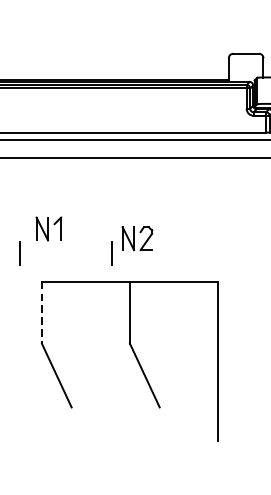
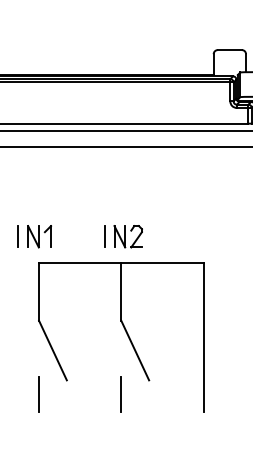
part: (48, 228) -> (39, 236), moved
part: (136, 238) -> (127, 236), moved
line: (42, 312) -> (39, 291), dashed -> solid
line: (42, 421) -> (39, 393), added
line: (129, 422) -> (120, 394), added

